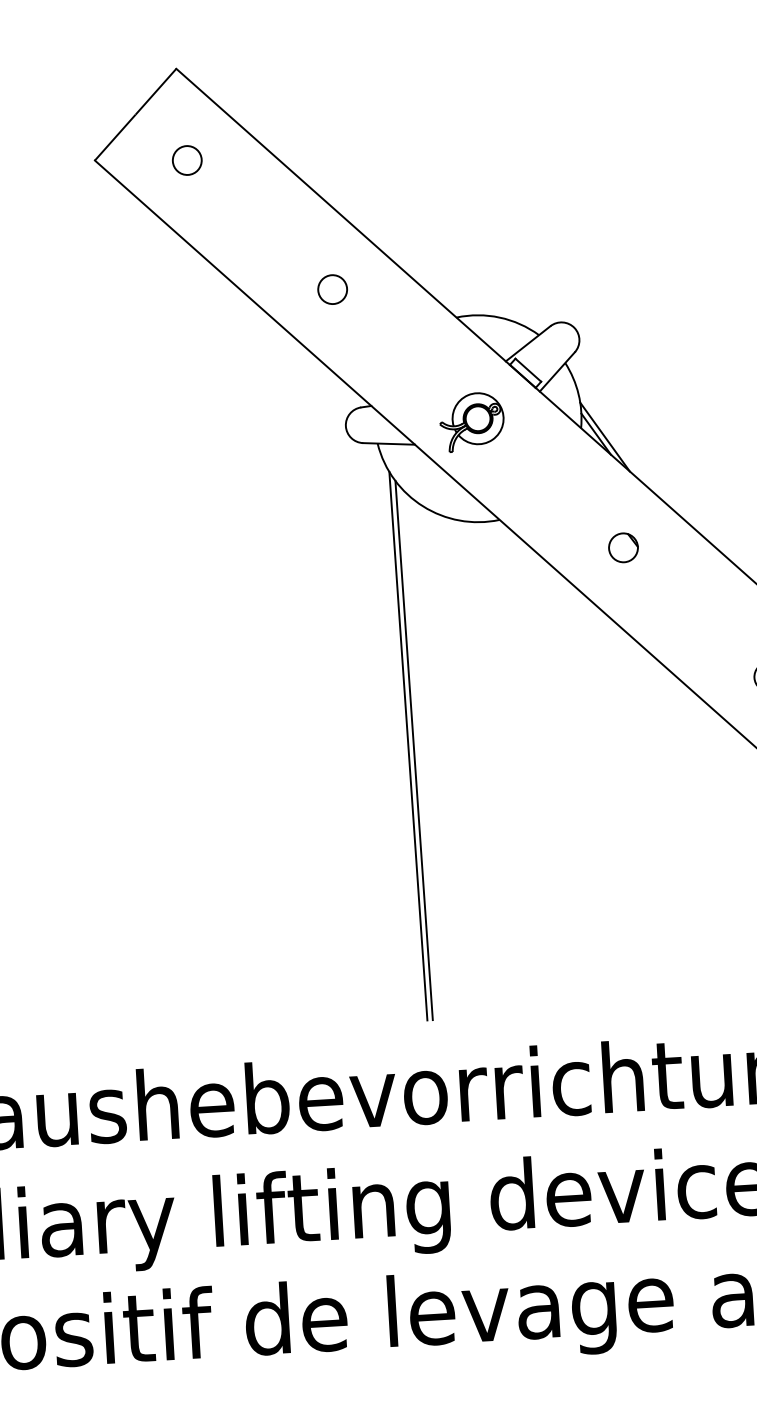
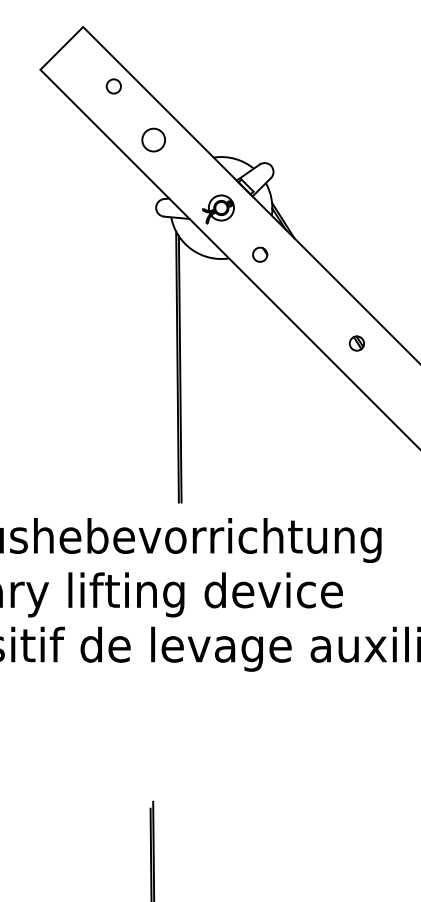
circle: (186, 160) -> (113, 86), moved
circle: (332, 290) -> (153, 140), size x1.6
circle: (624, 547) -> (260, 254), moved

